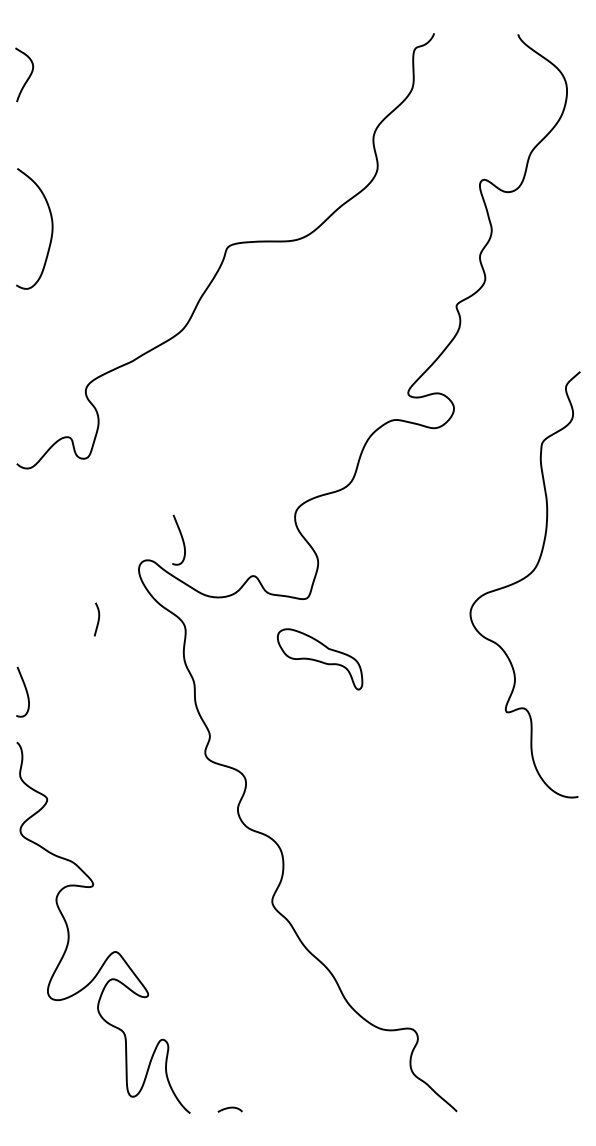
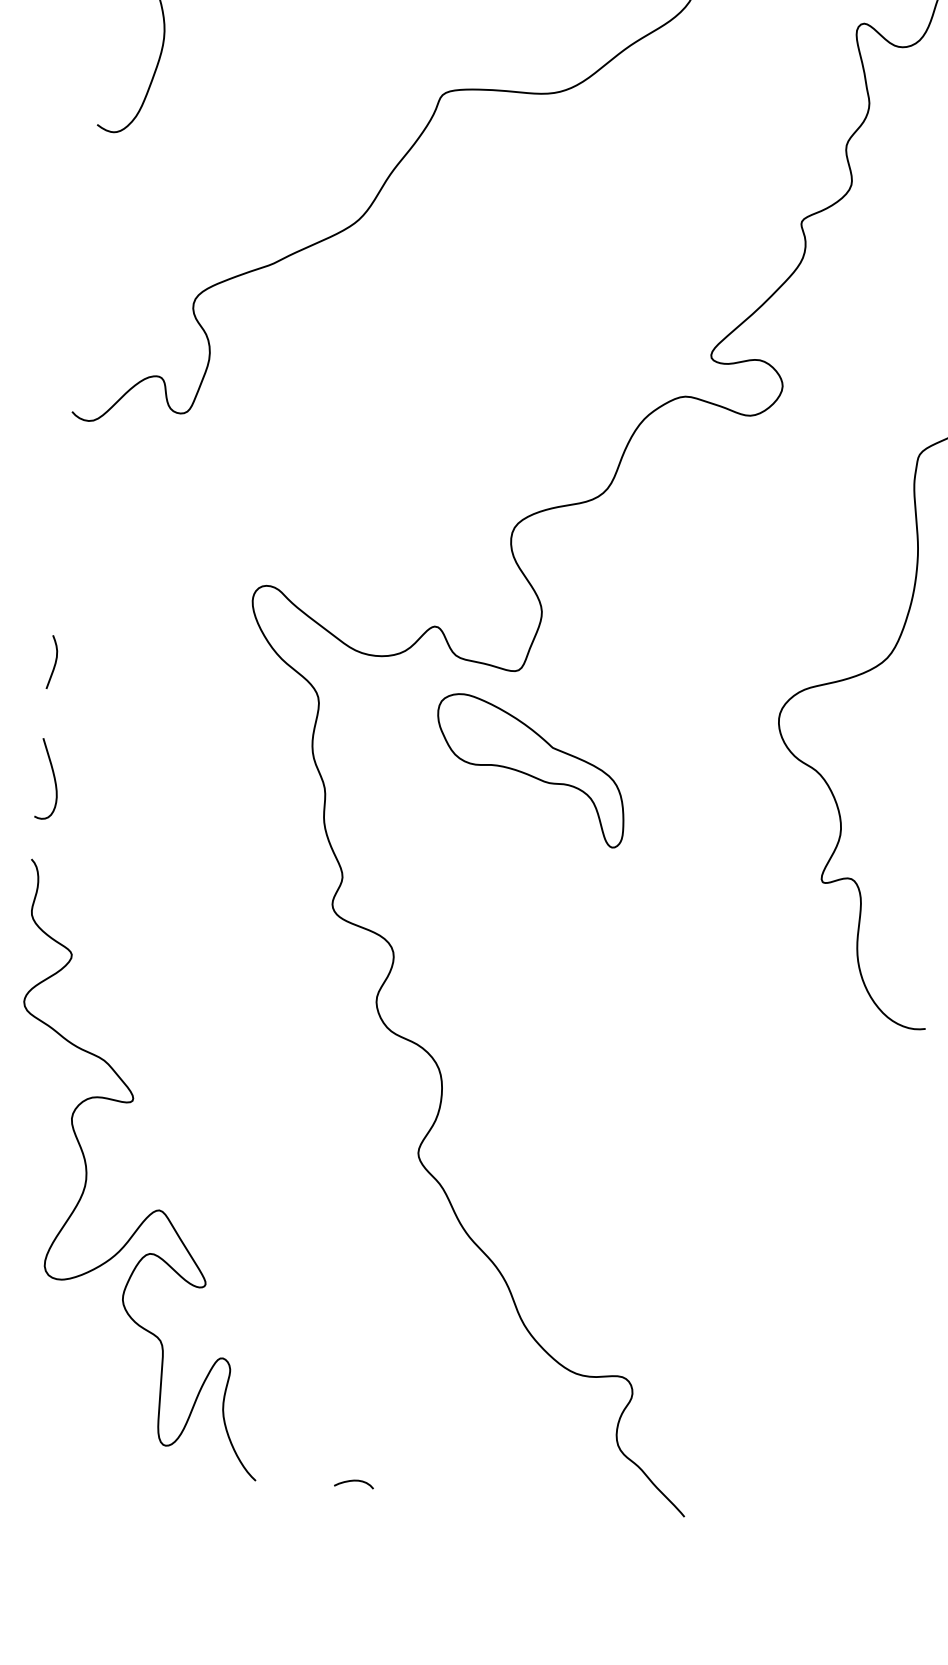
curve: (181, 539) -> (325, 557), removed
curve: (97, 620) -> (53, 663), moved
part: (319, 659) -> (529, 770), size x1.43
curve: (229, 1108) -> (353, 1481), moved

